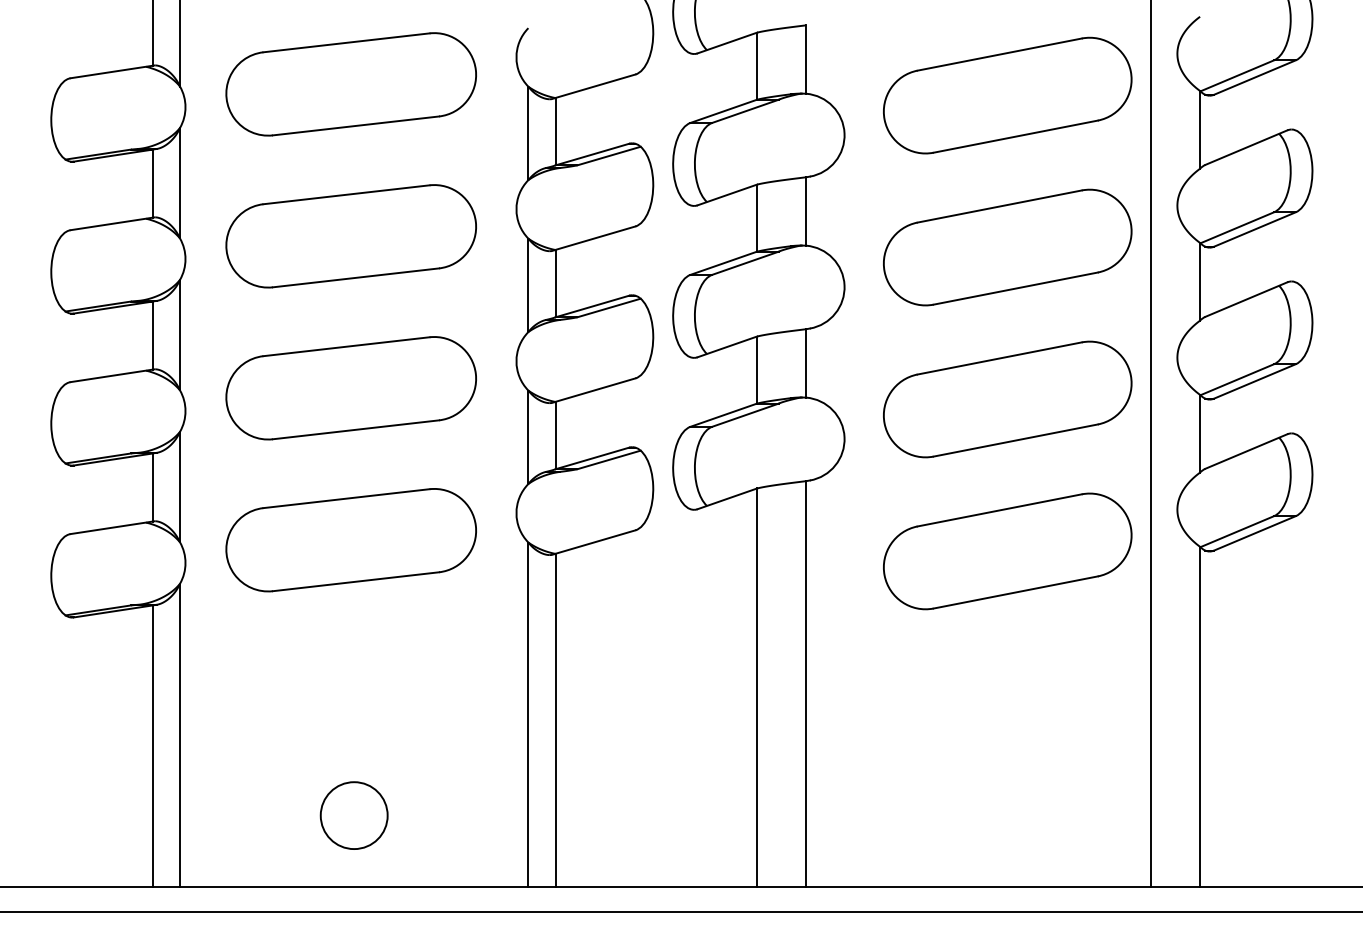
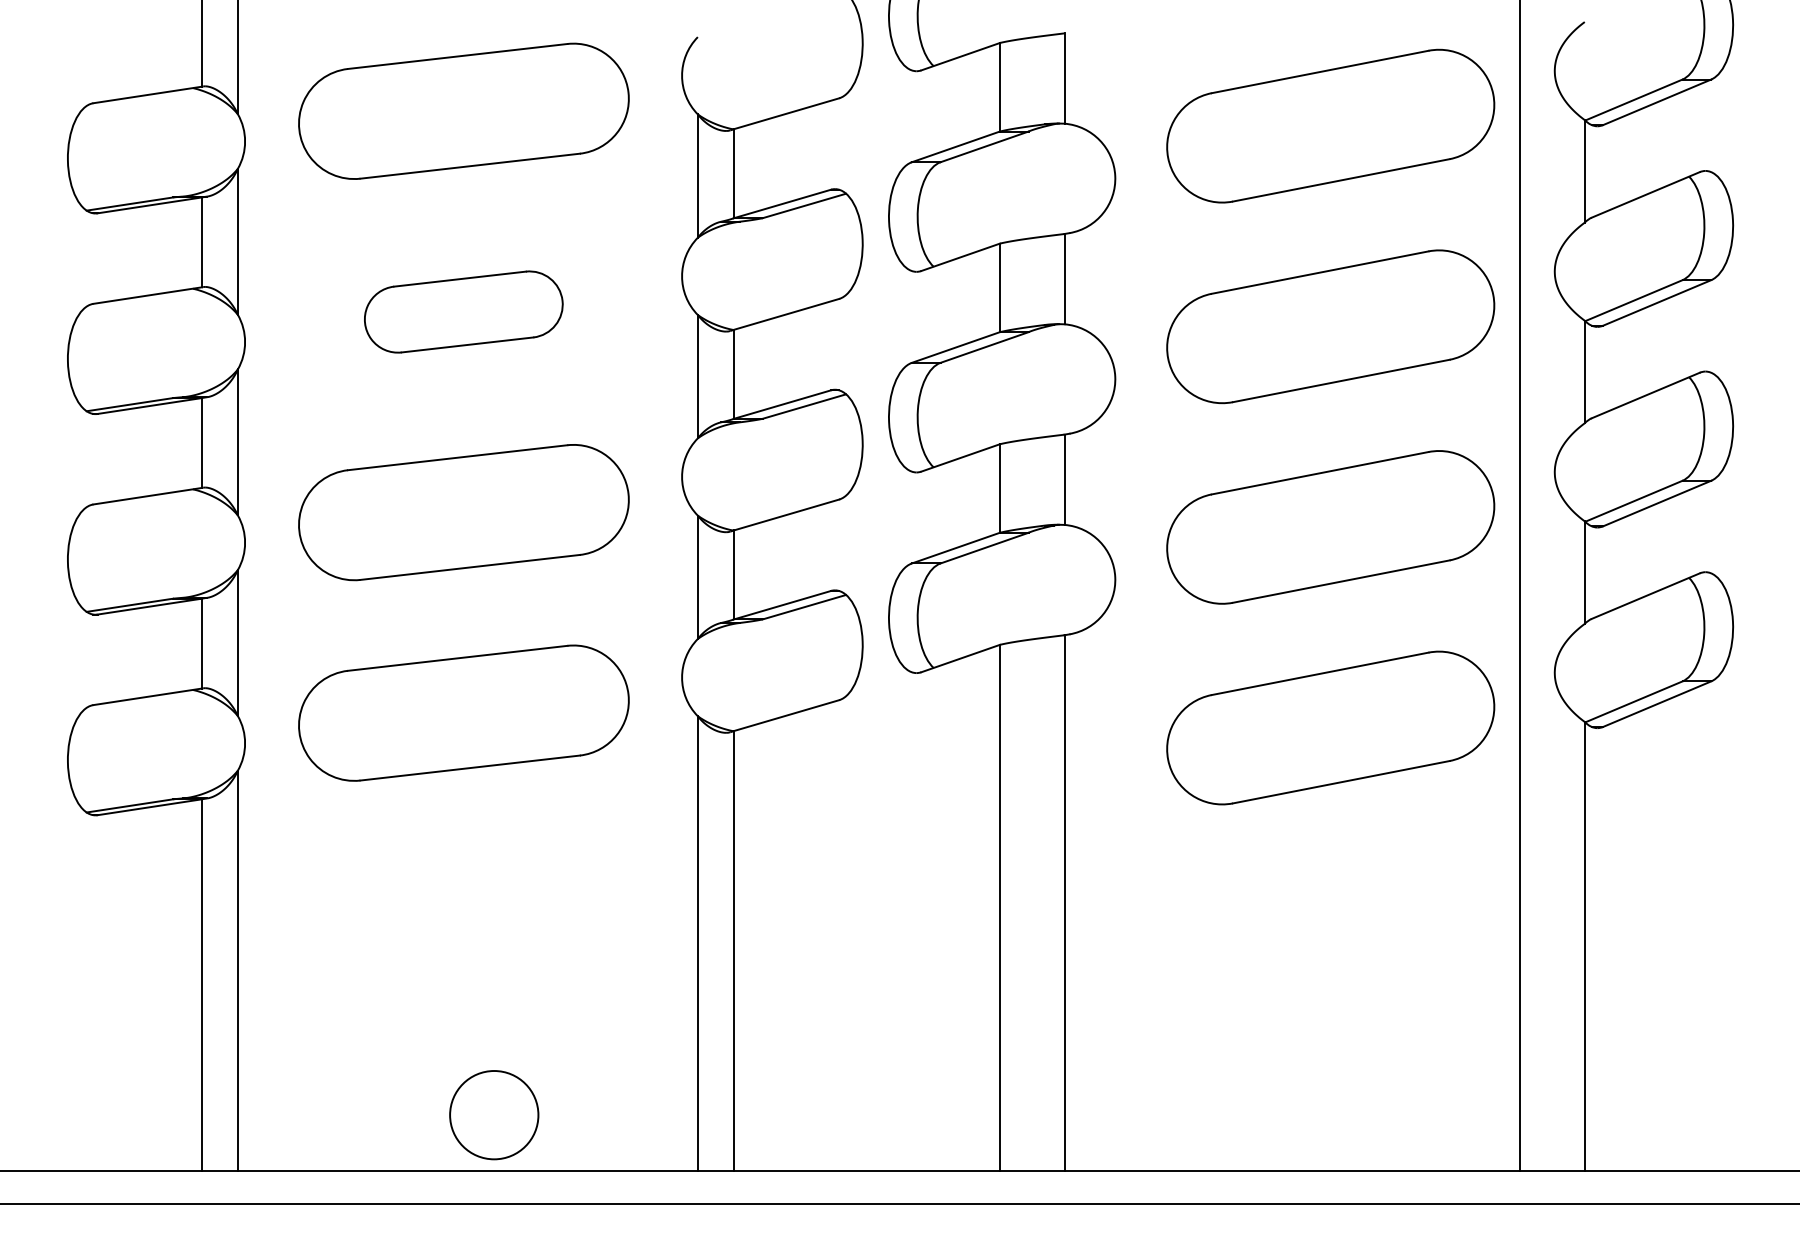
part: (350, 236) -> (462, 312), size x0.6
circle: (353, 815) -> (493, 1114), moved

